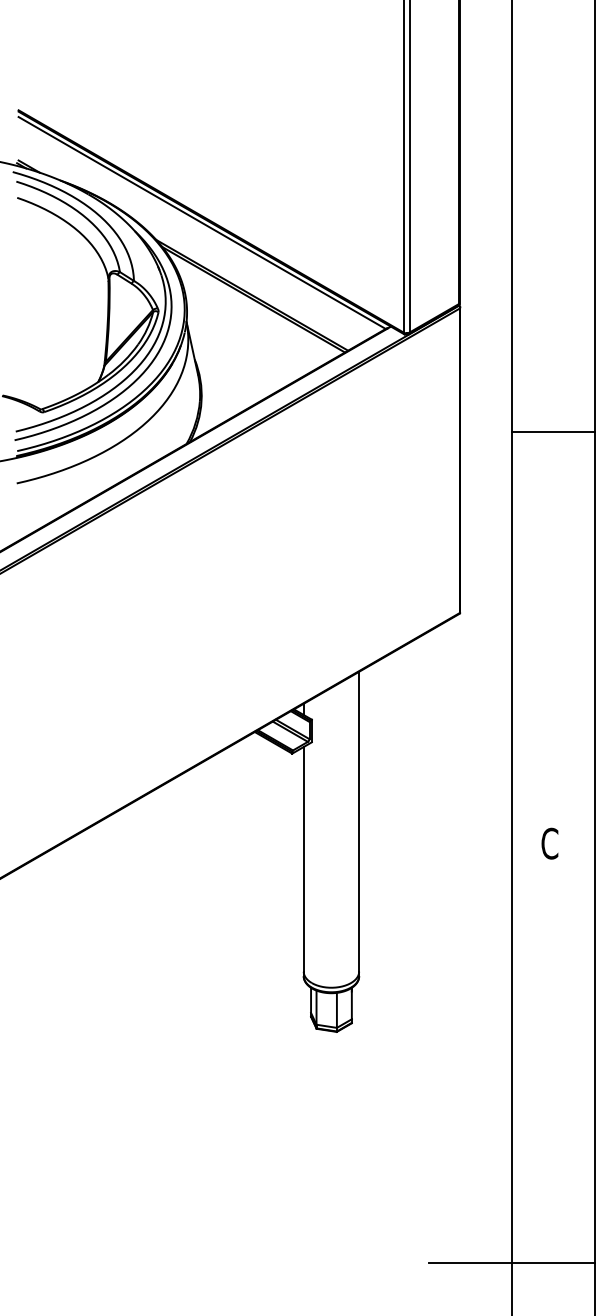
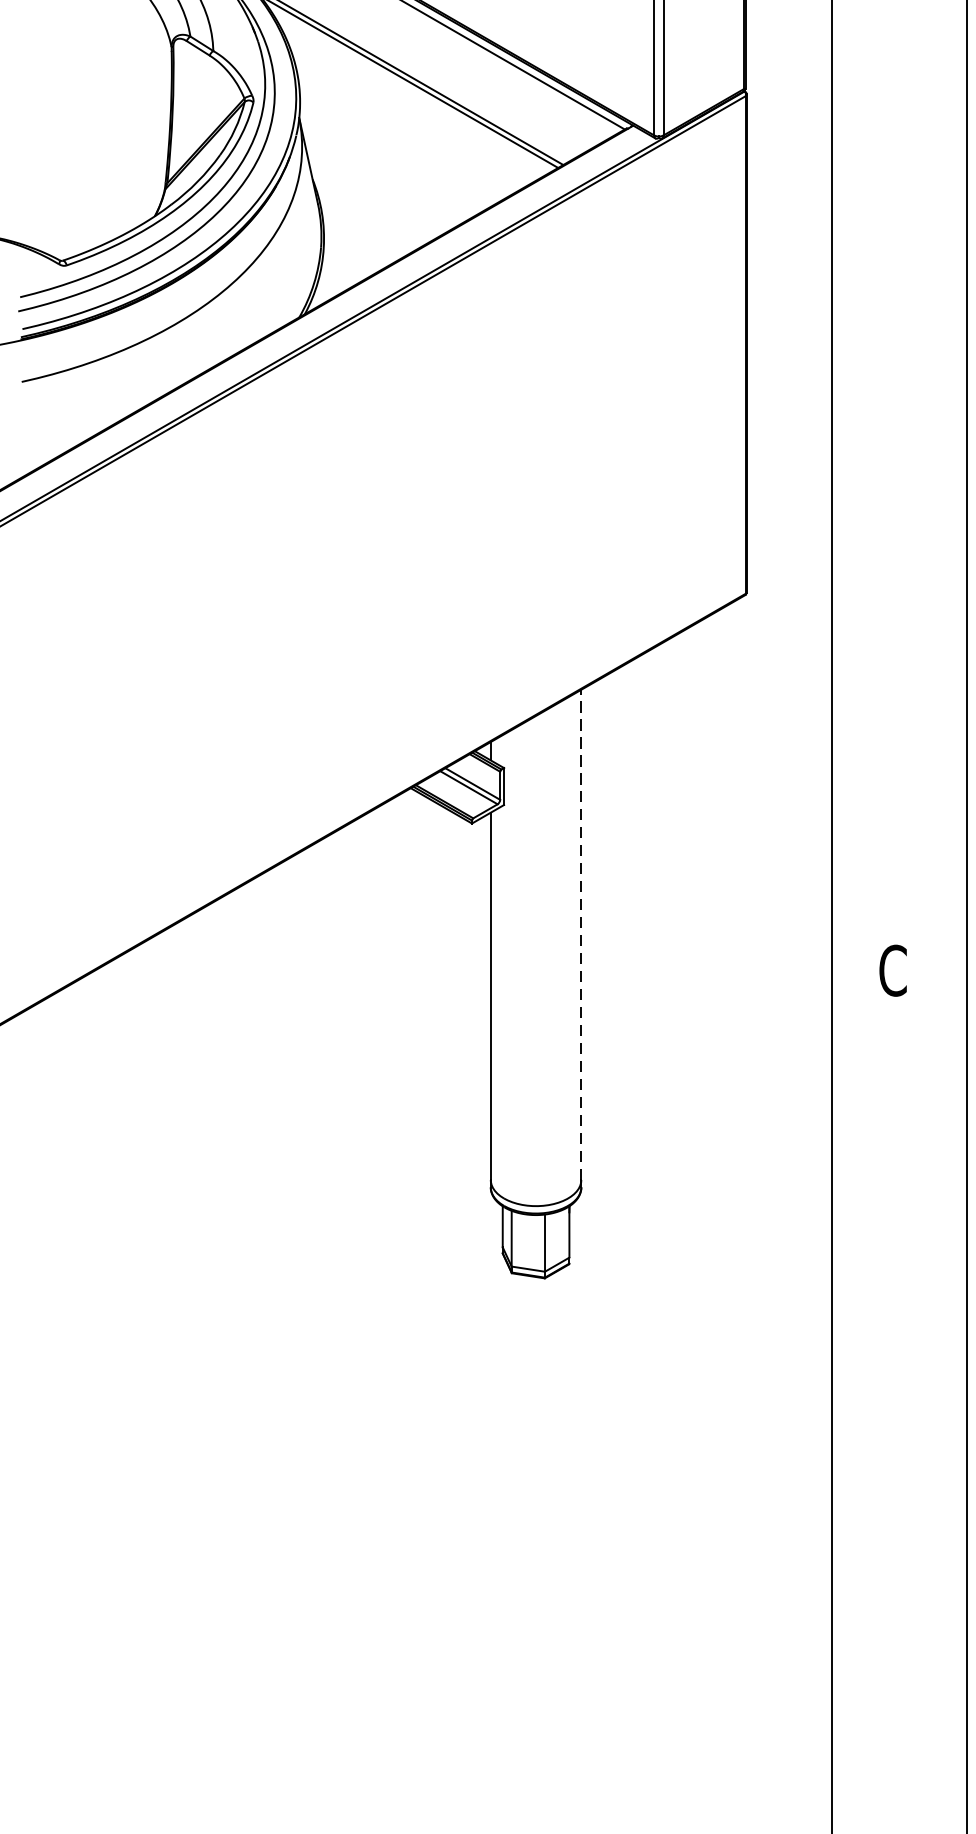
line: (553, 432) -> (898, 298), removed
line: (359, 821) -> (581, 934), solid -> dashed
line: (512, 1263) -> (831, 1656), removed

